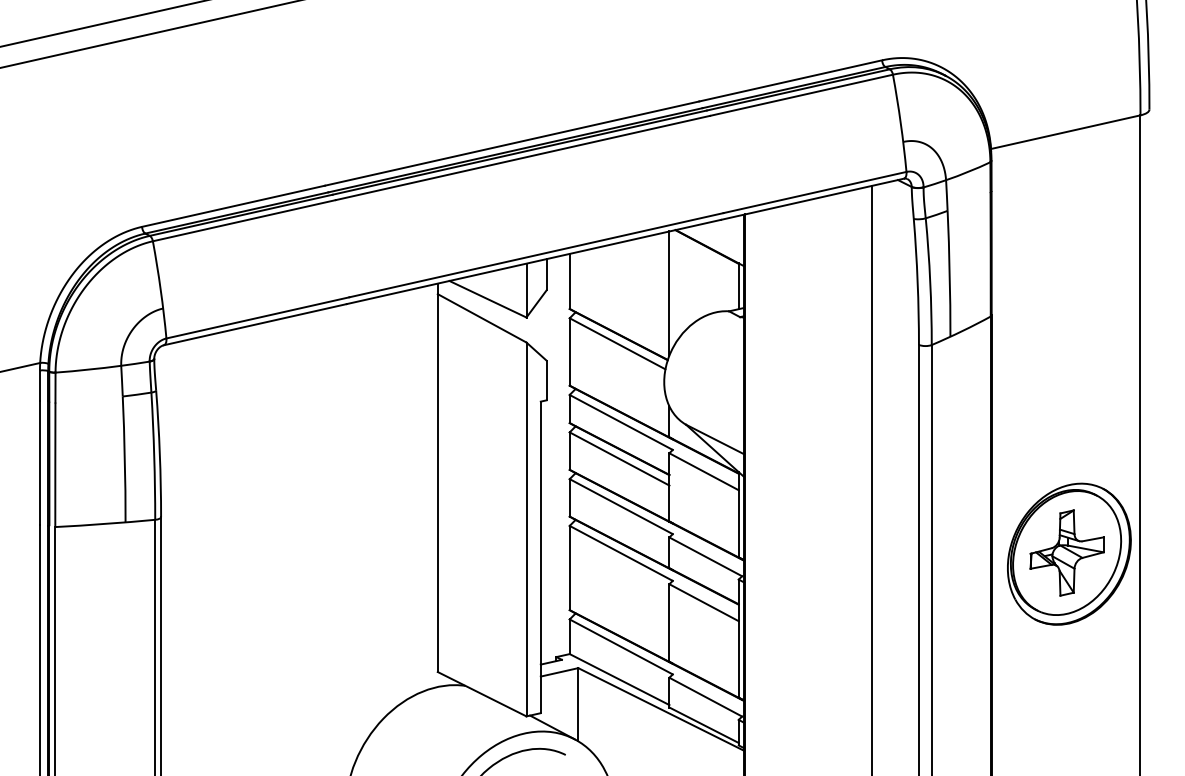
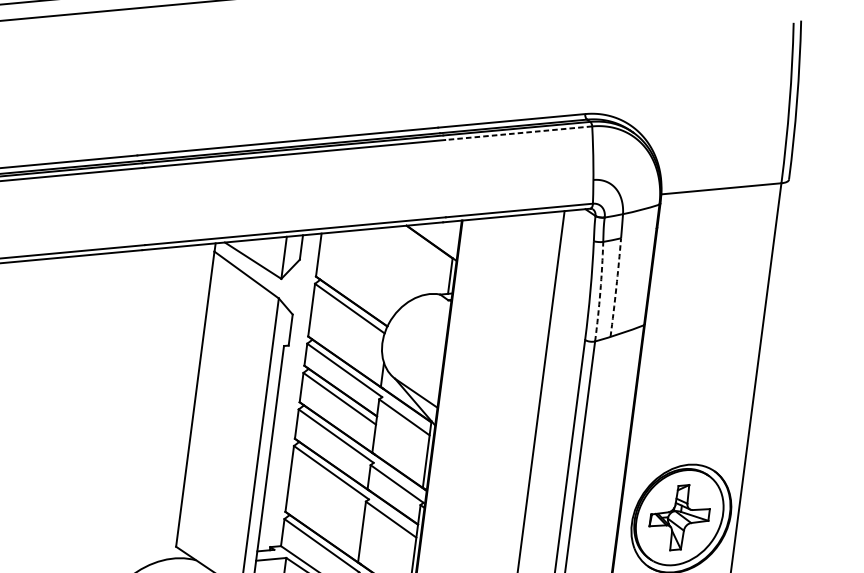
line: (801, 95) -> (518, 133), solid -> dashed
arc: (949, 273) -> (616, 287), solid -> dashed
arc: (930, 281) -> (600, 291), solid -> dashed
line: (669, 293) -> (395, 274), removed

